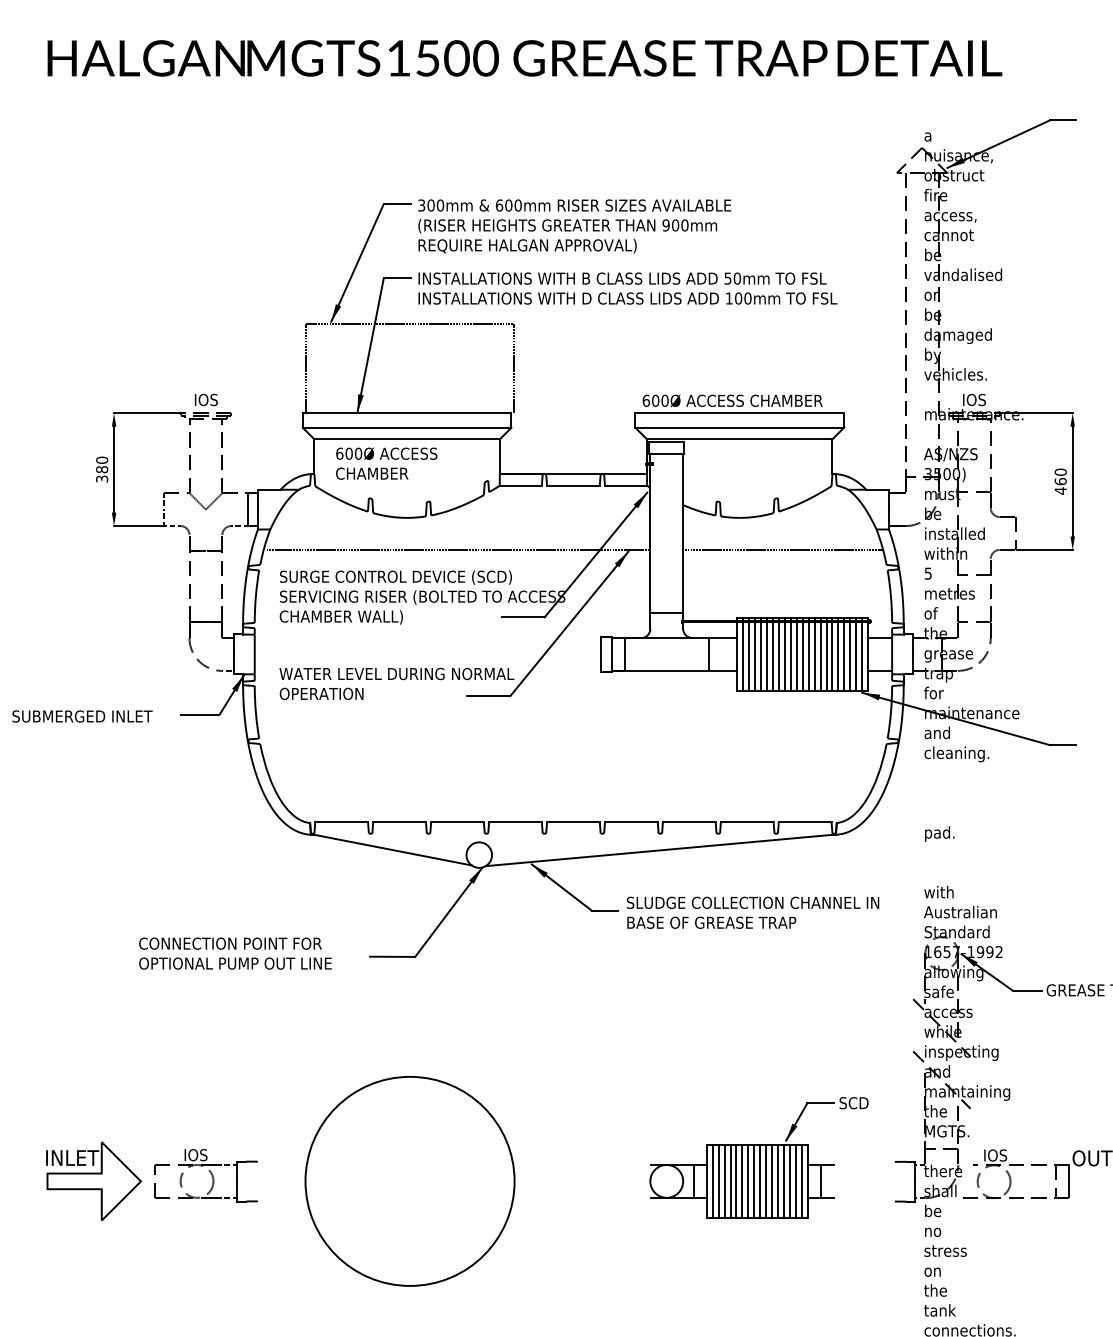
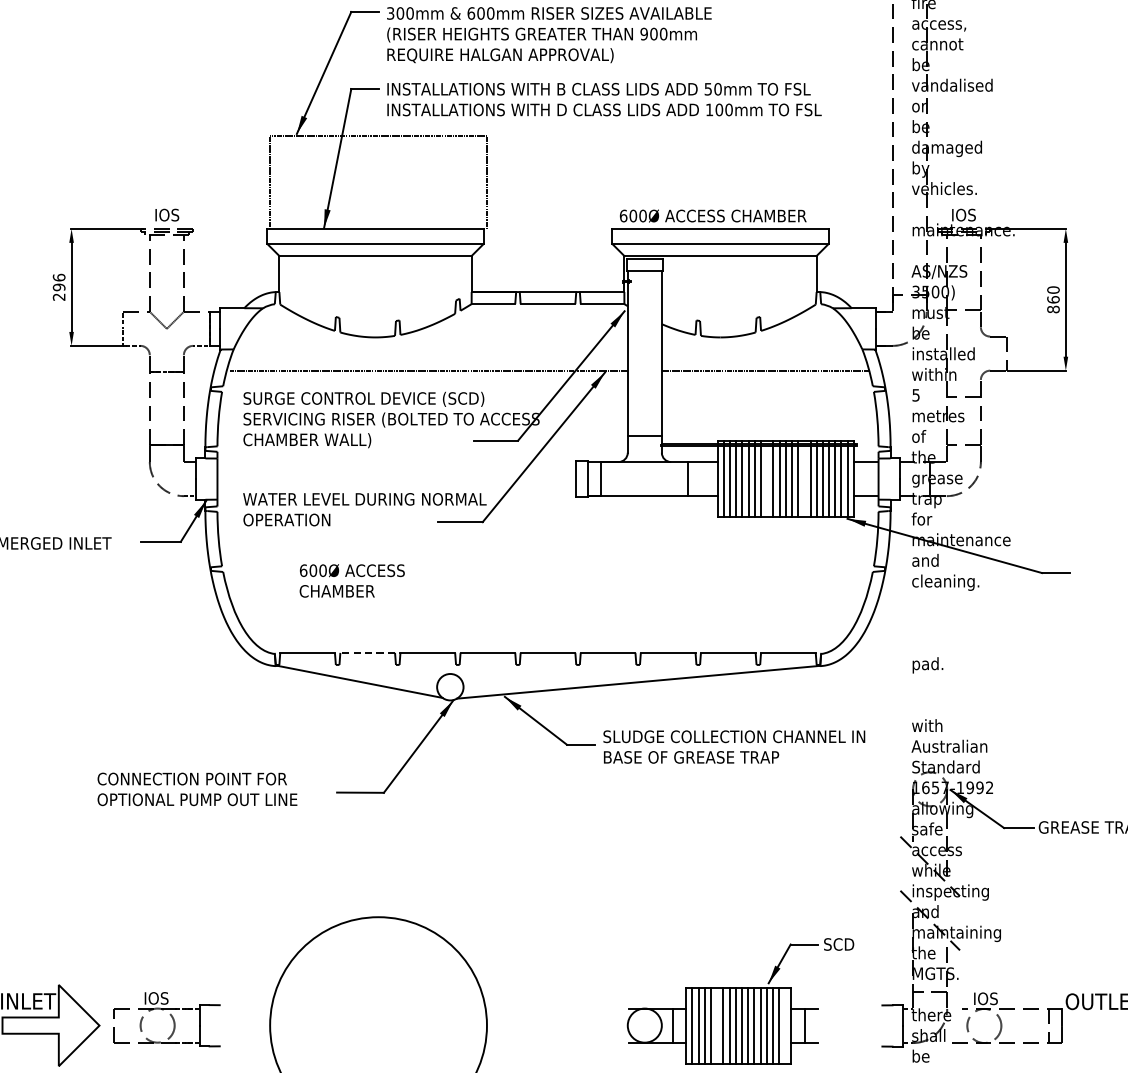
text: (386, 463) -> (352, 580), moved
text: (102, 469) -> (59, 287), 380 -> 296
text: (1060, 490) -> (1053, 309), 460 -> 860
line: (784, 654) -> (766, 479), removed
line: (820, 654) -> (804, 479), removed
line: (399, 822) -> (367, 653), solid -> dashed
line: (736, 1180) -> (717, 1024), removed
line: (802, 1180) -> (785, 1024), removed

